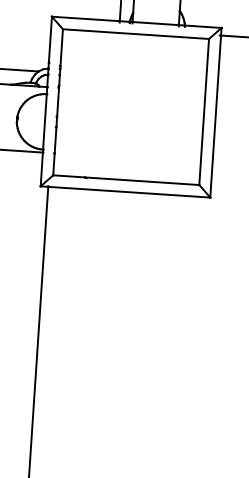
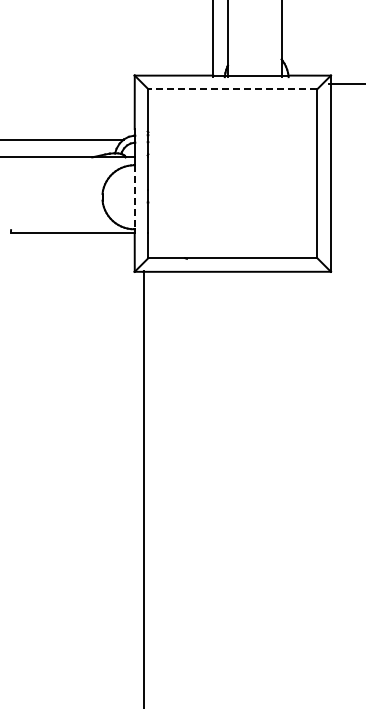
line: (135, 34) -> (232, 89), solid -> dashed
line: (44, 122) -> (134, 197), solid -> dashed

